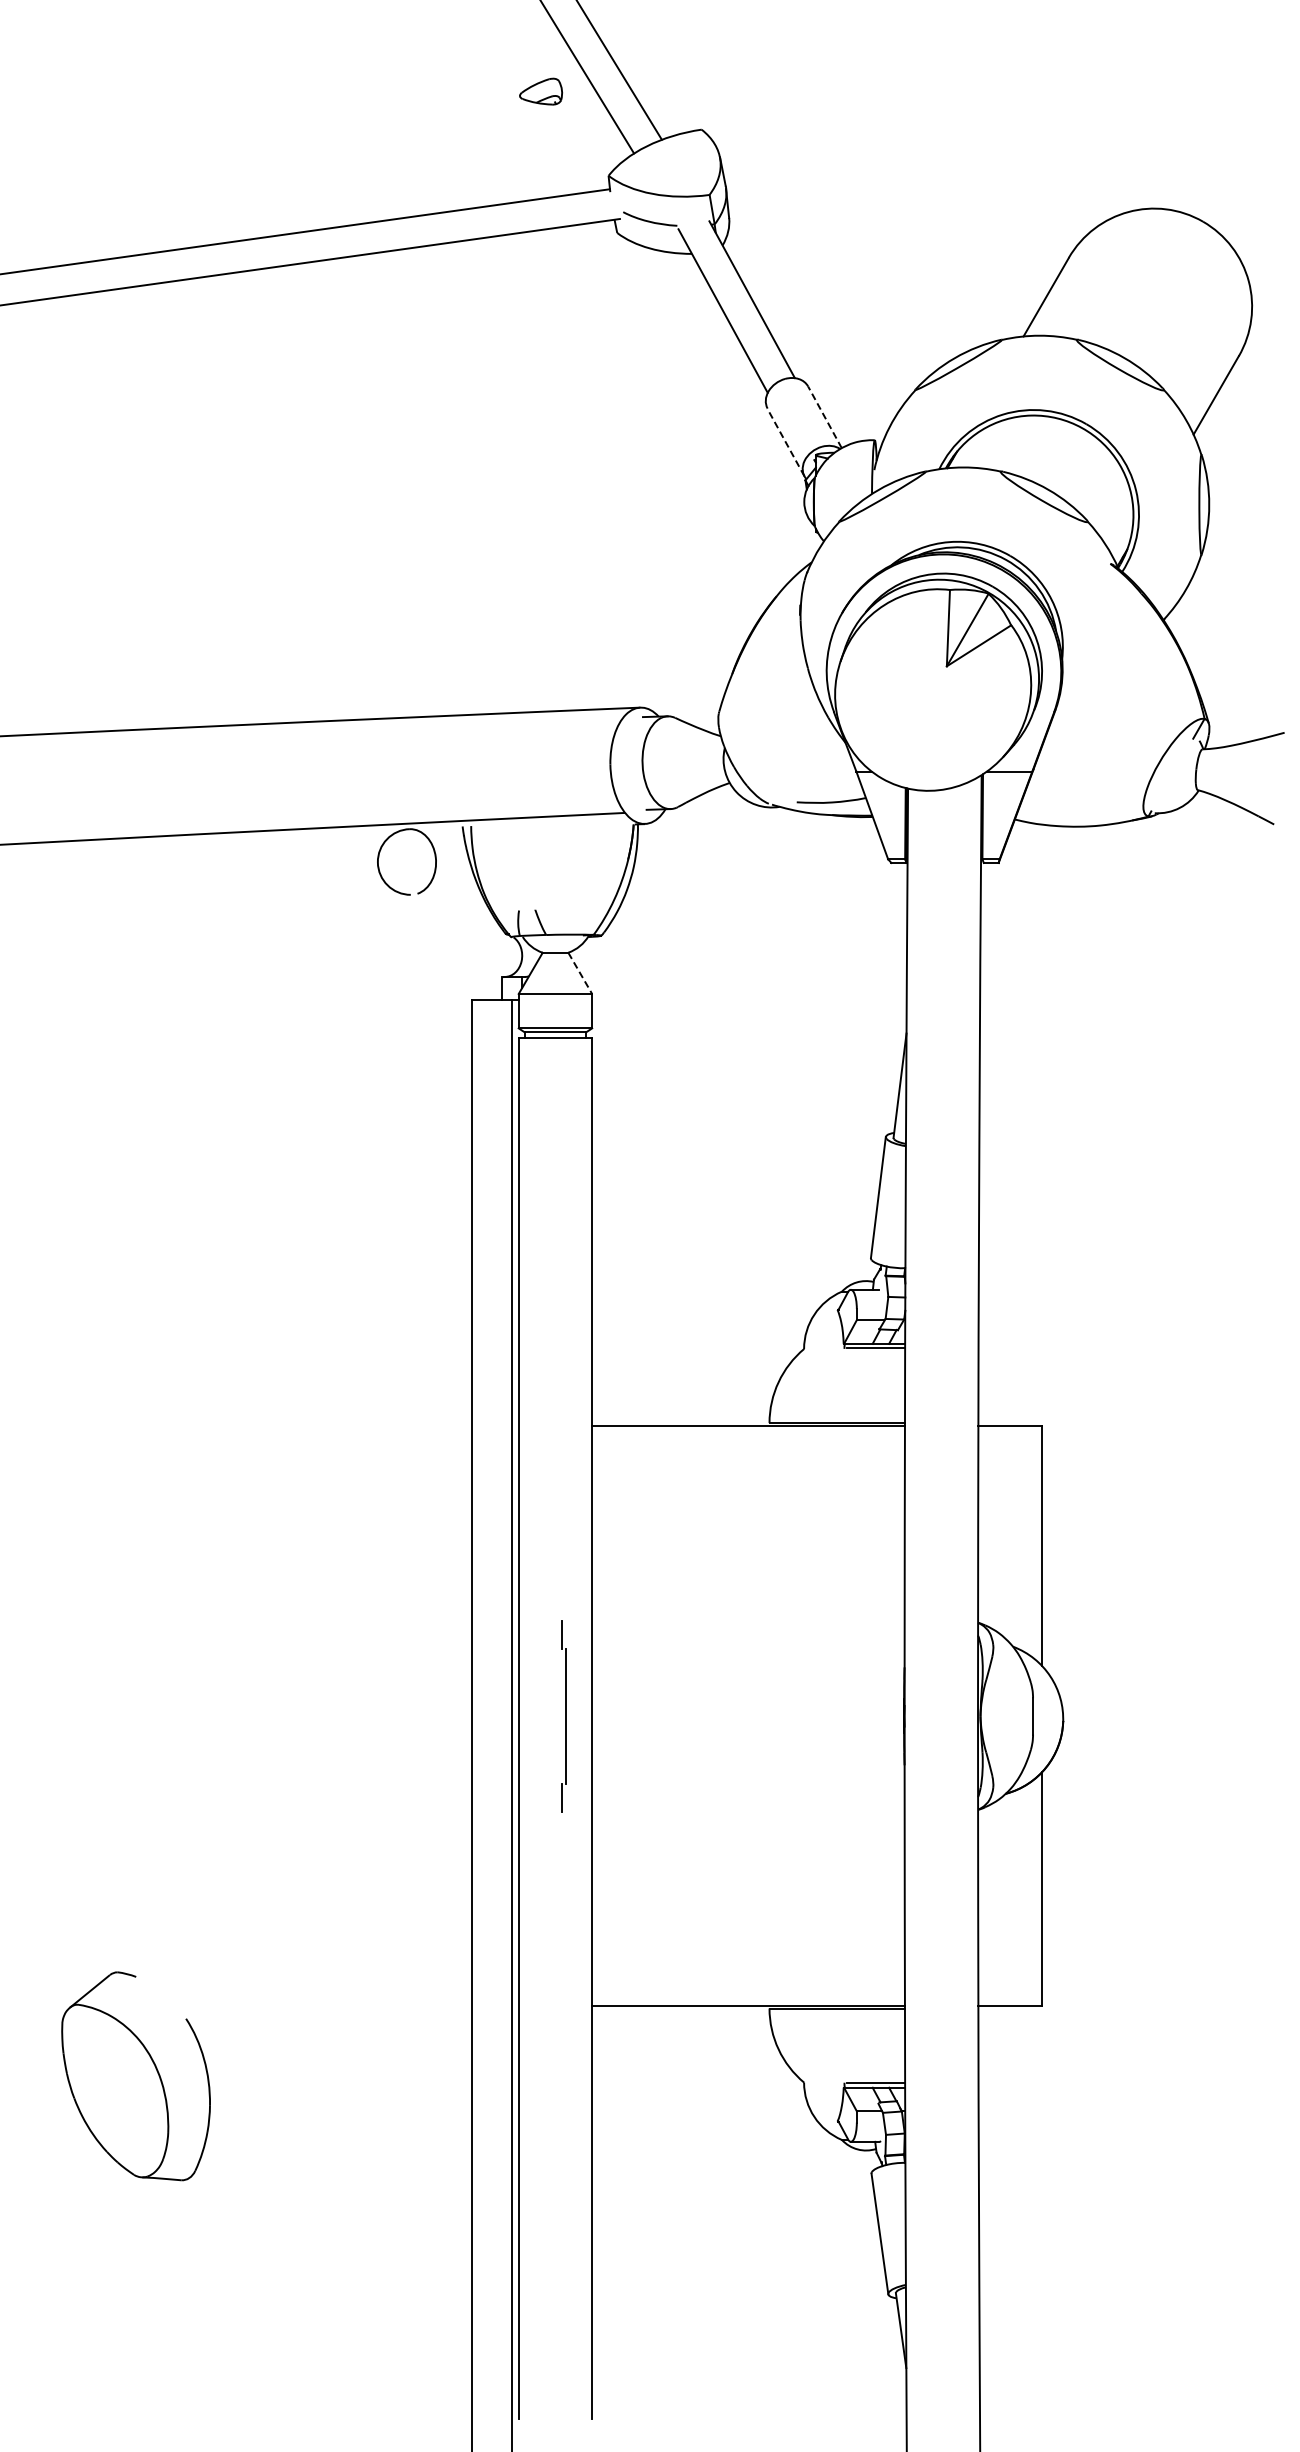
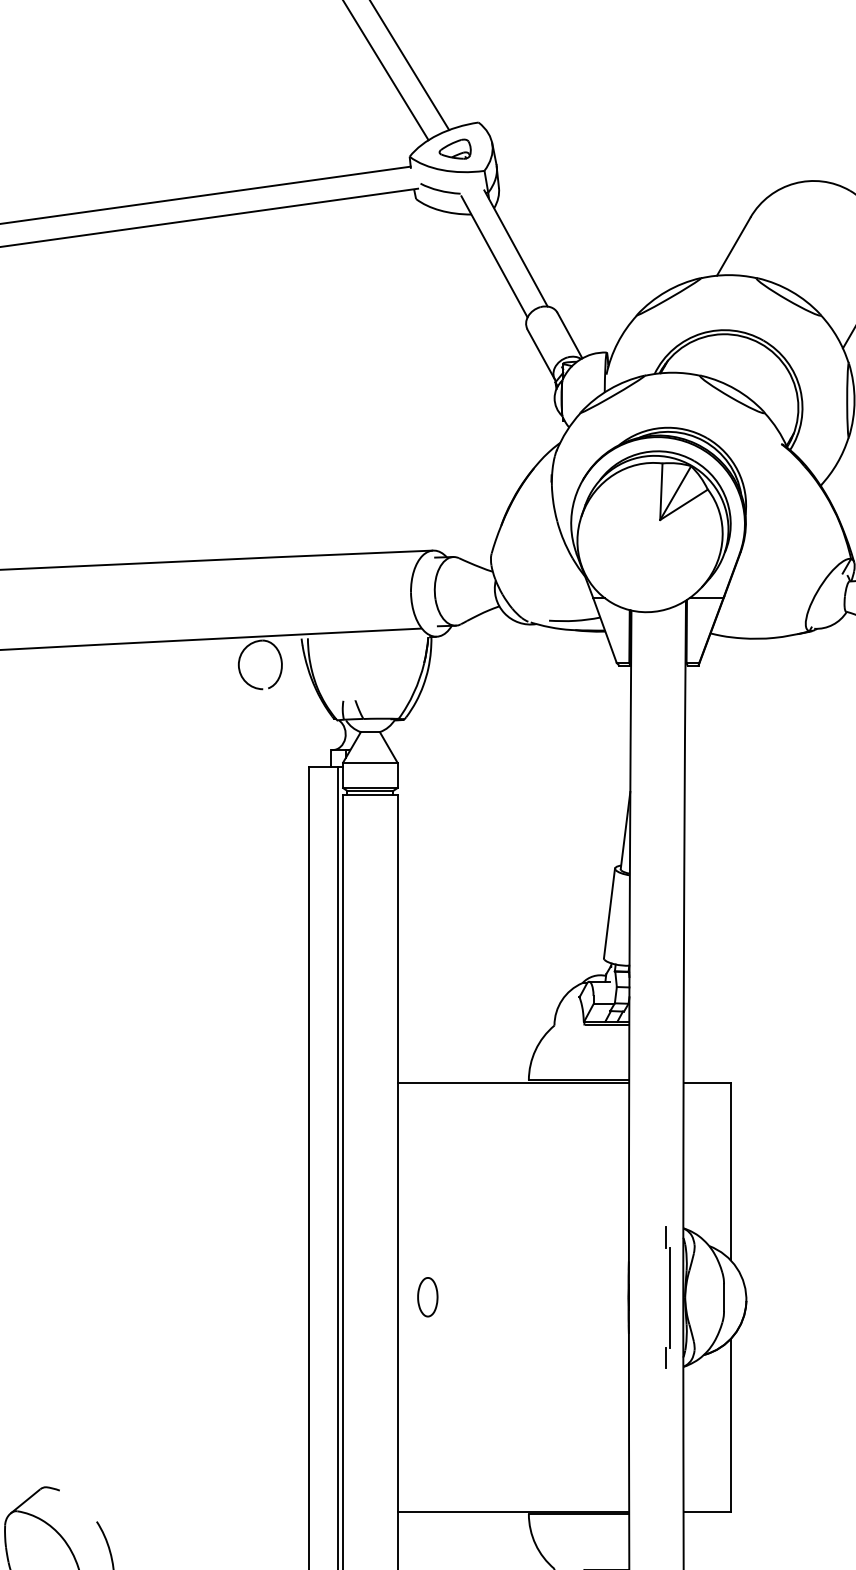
part: (541, 91) -> (455, 149), moved
line: (824, 416) -> (569, 334), dashed -> solid
line: (785, 442) -> (540, 354), dashed -> solid
line: (580, 973) -> (388, 747), dashed -> solid
part: (633, 1715) -> (428, 1297), added
part: (563, 1716) -> (667, 1297), moved

